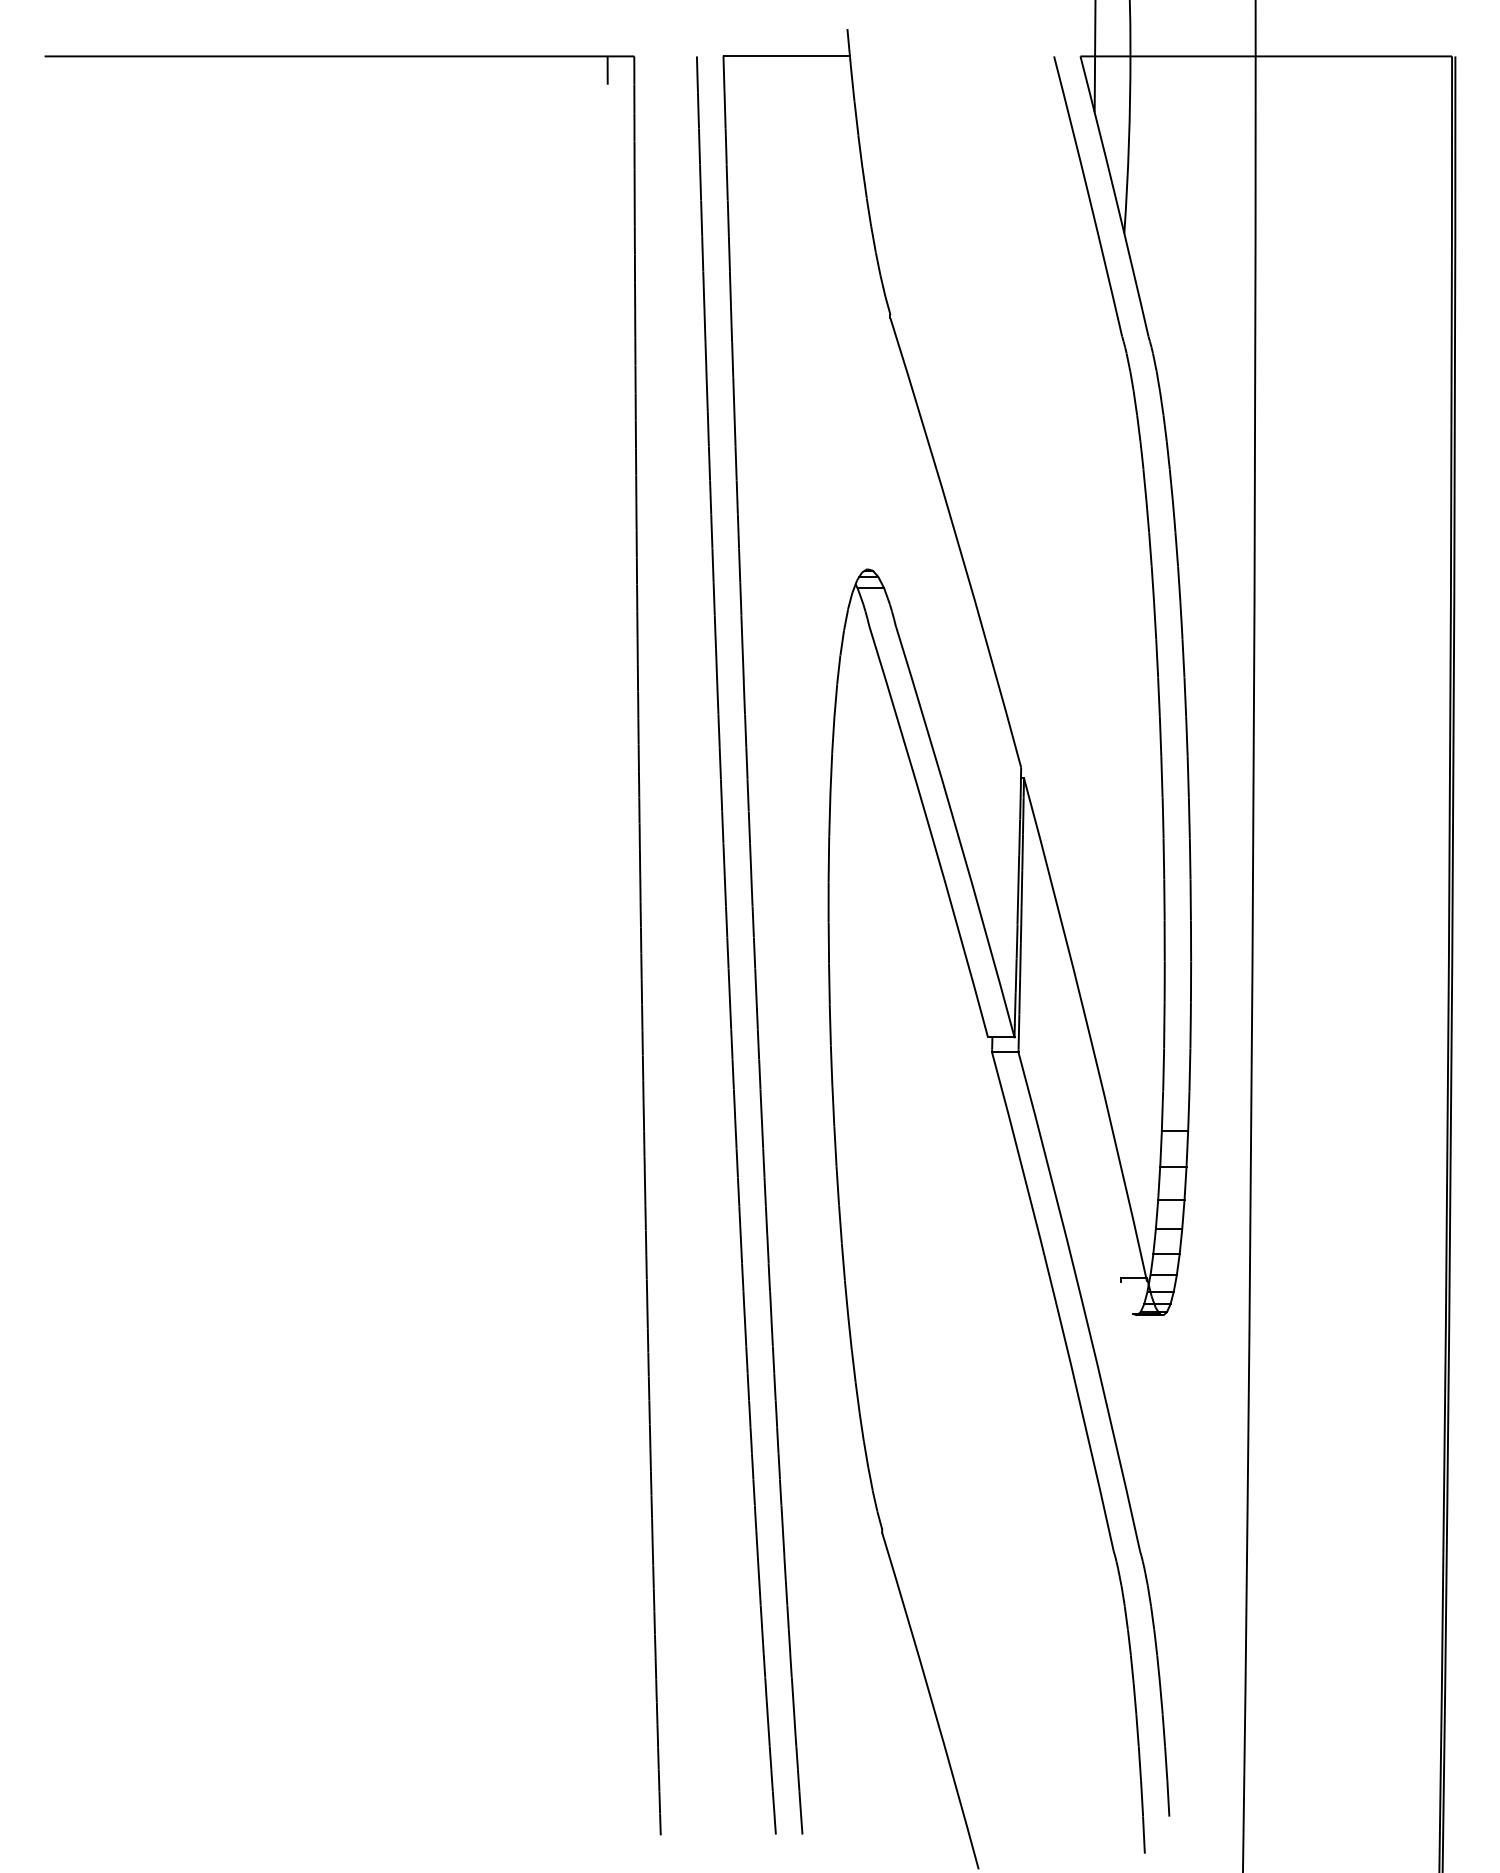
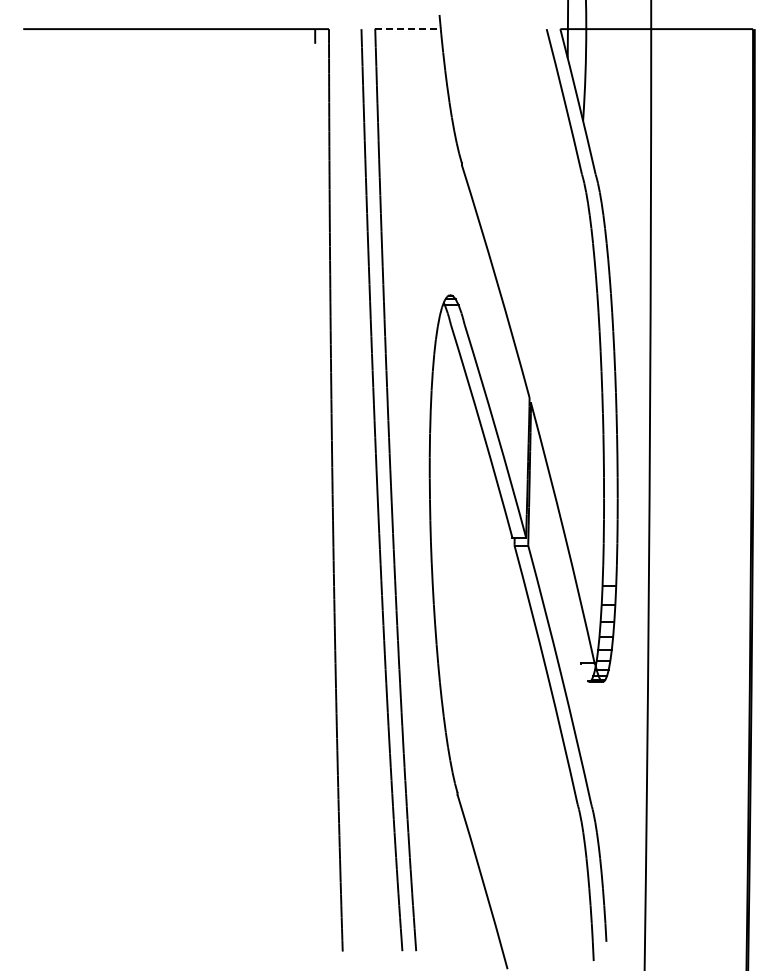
line: (787, 57) -> (408, 29), solid -> dashed

